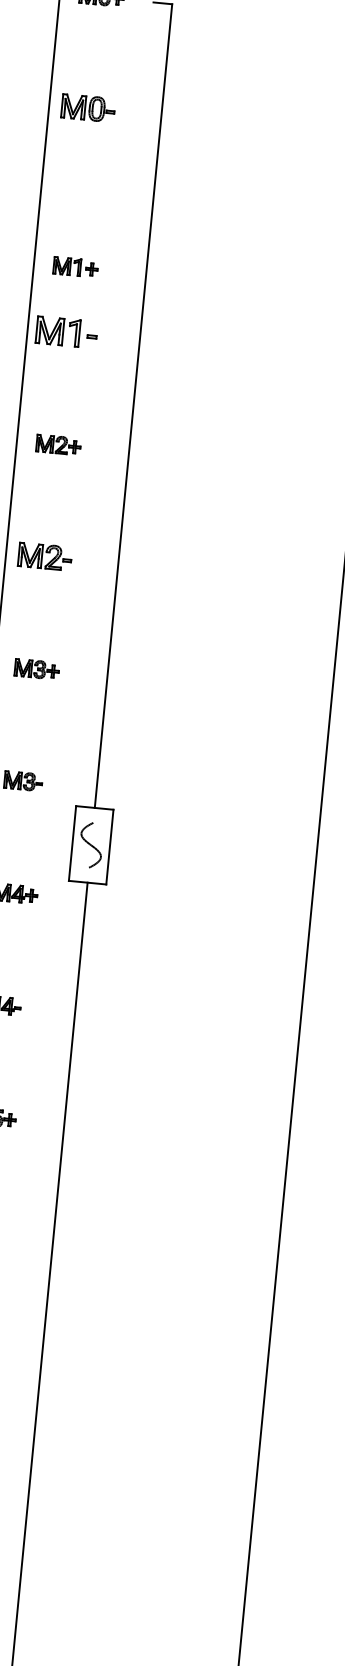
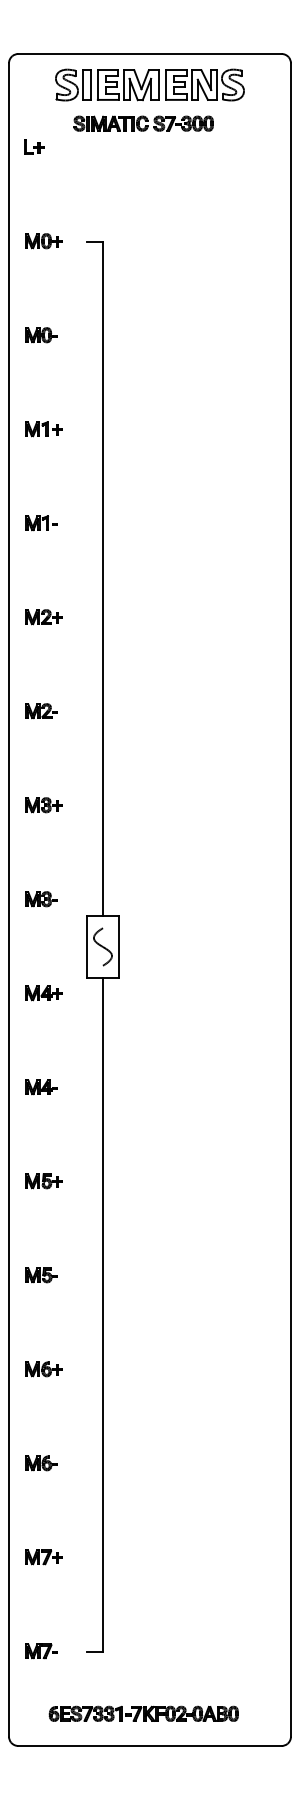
part: (88, 108) -> (41, 335), size x0.71
part: (75, 267) -> (43, 429), moved
part: (66, 333) -> (41, 523), size x0.62
part: (44, 557) -> (41, 711), size x0.71

